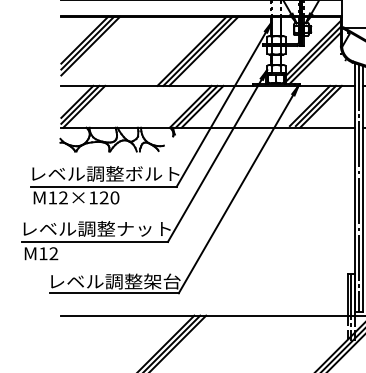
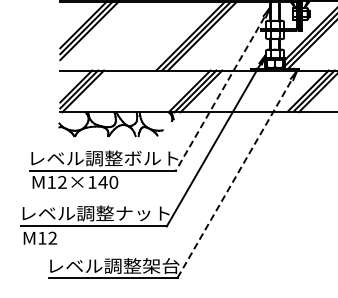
line: (223, 104) -> (222, 89), solid -> dashed
line: (238, 189) -> (237, 174), solid -> dashed
text: (103, 197) -> (102, 182), M12×120 -> M12×140

